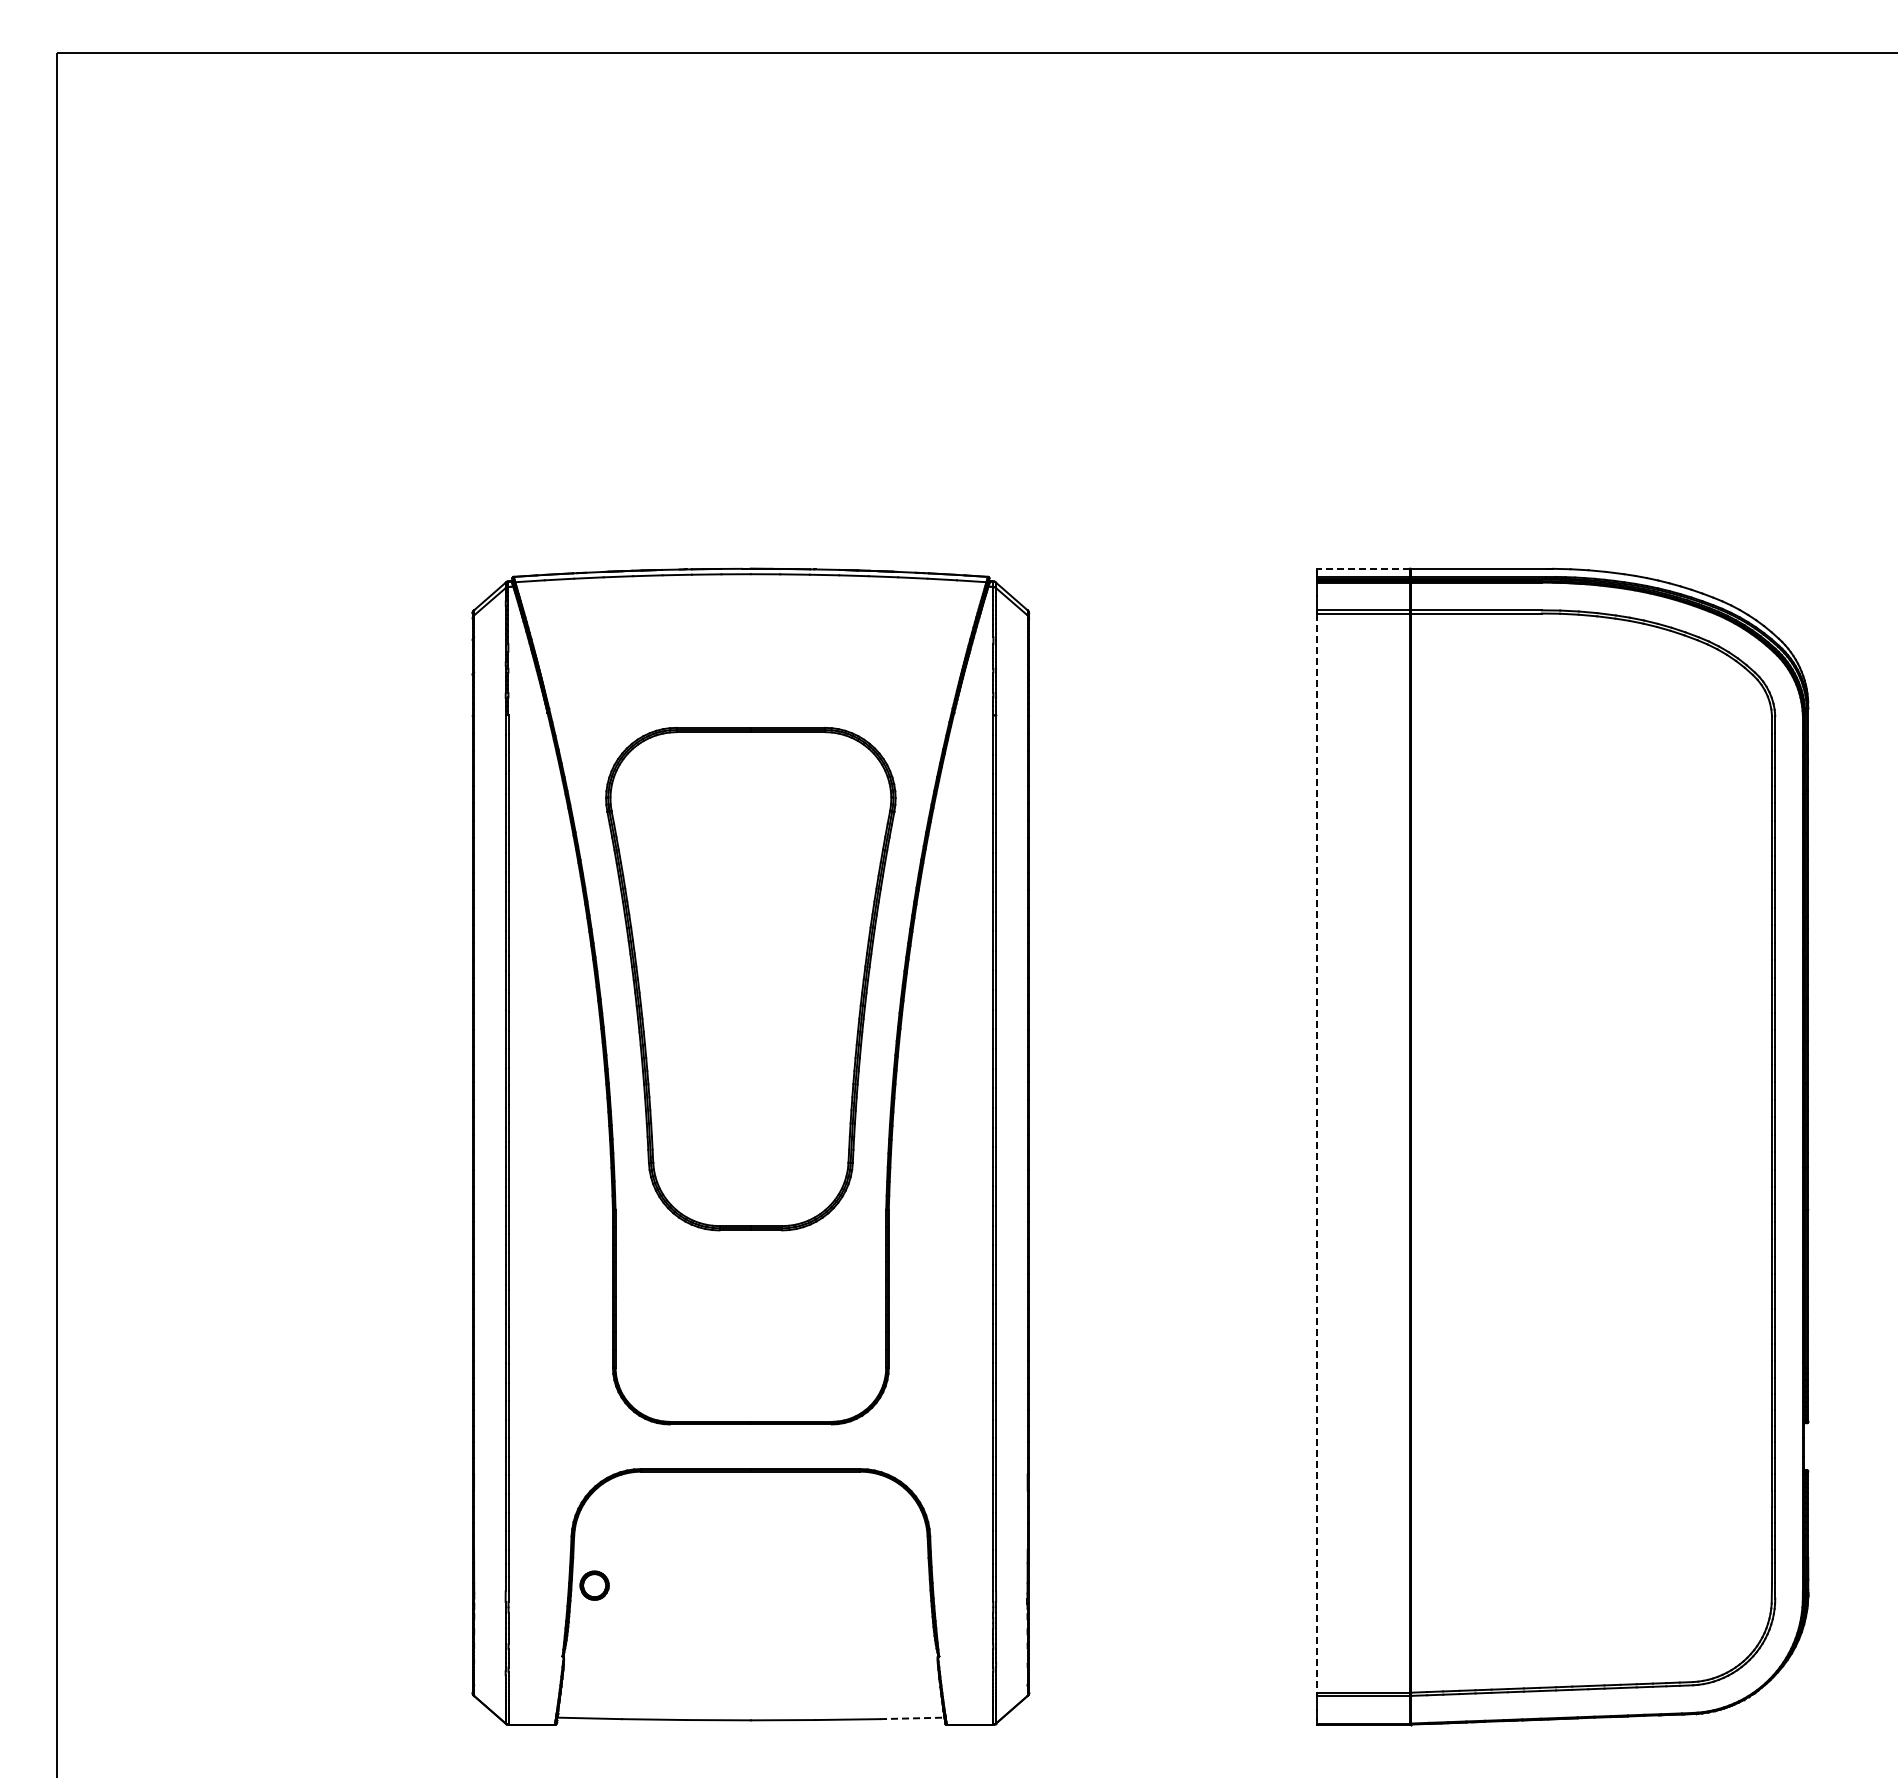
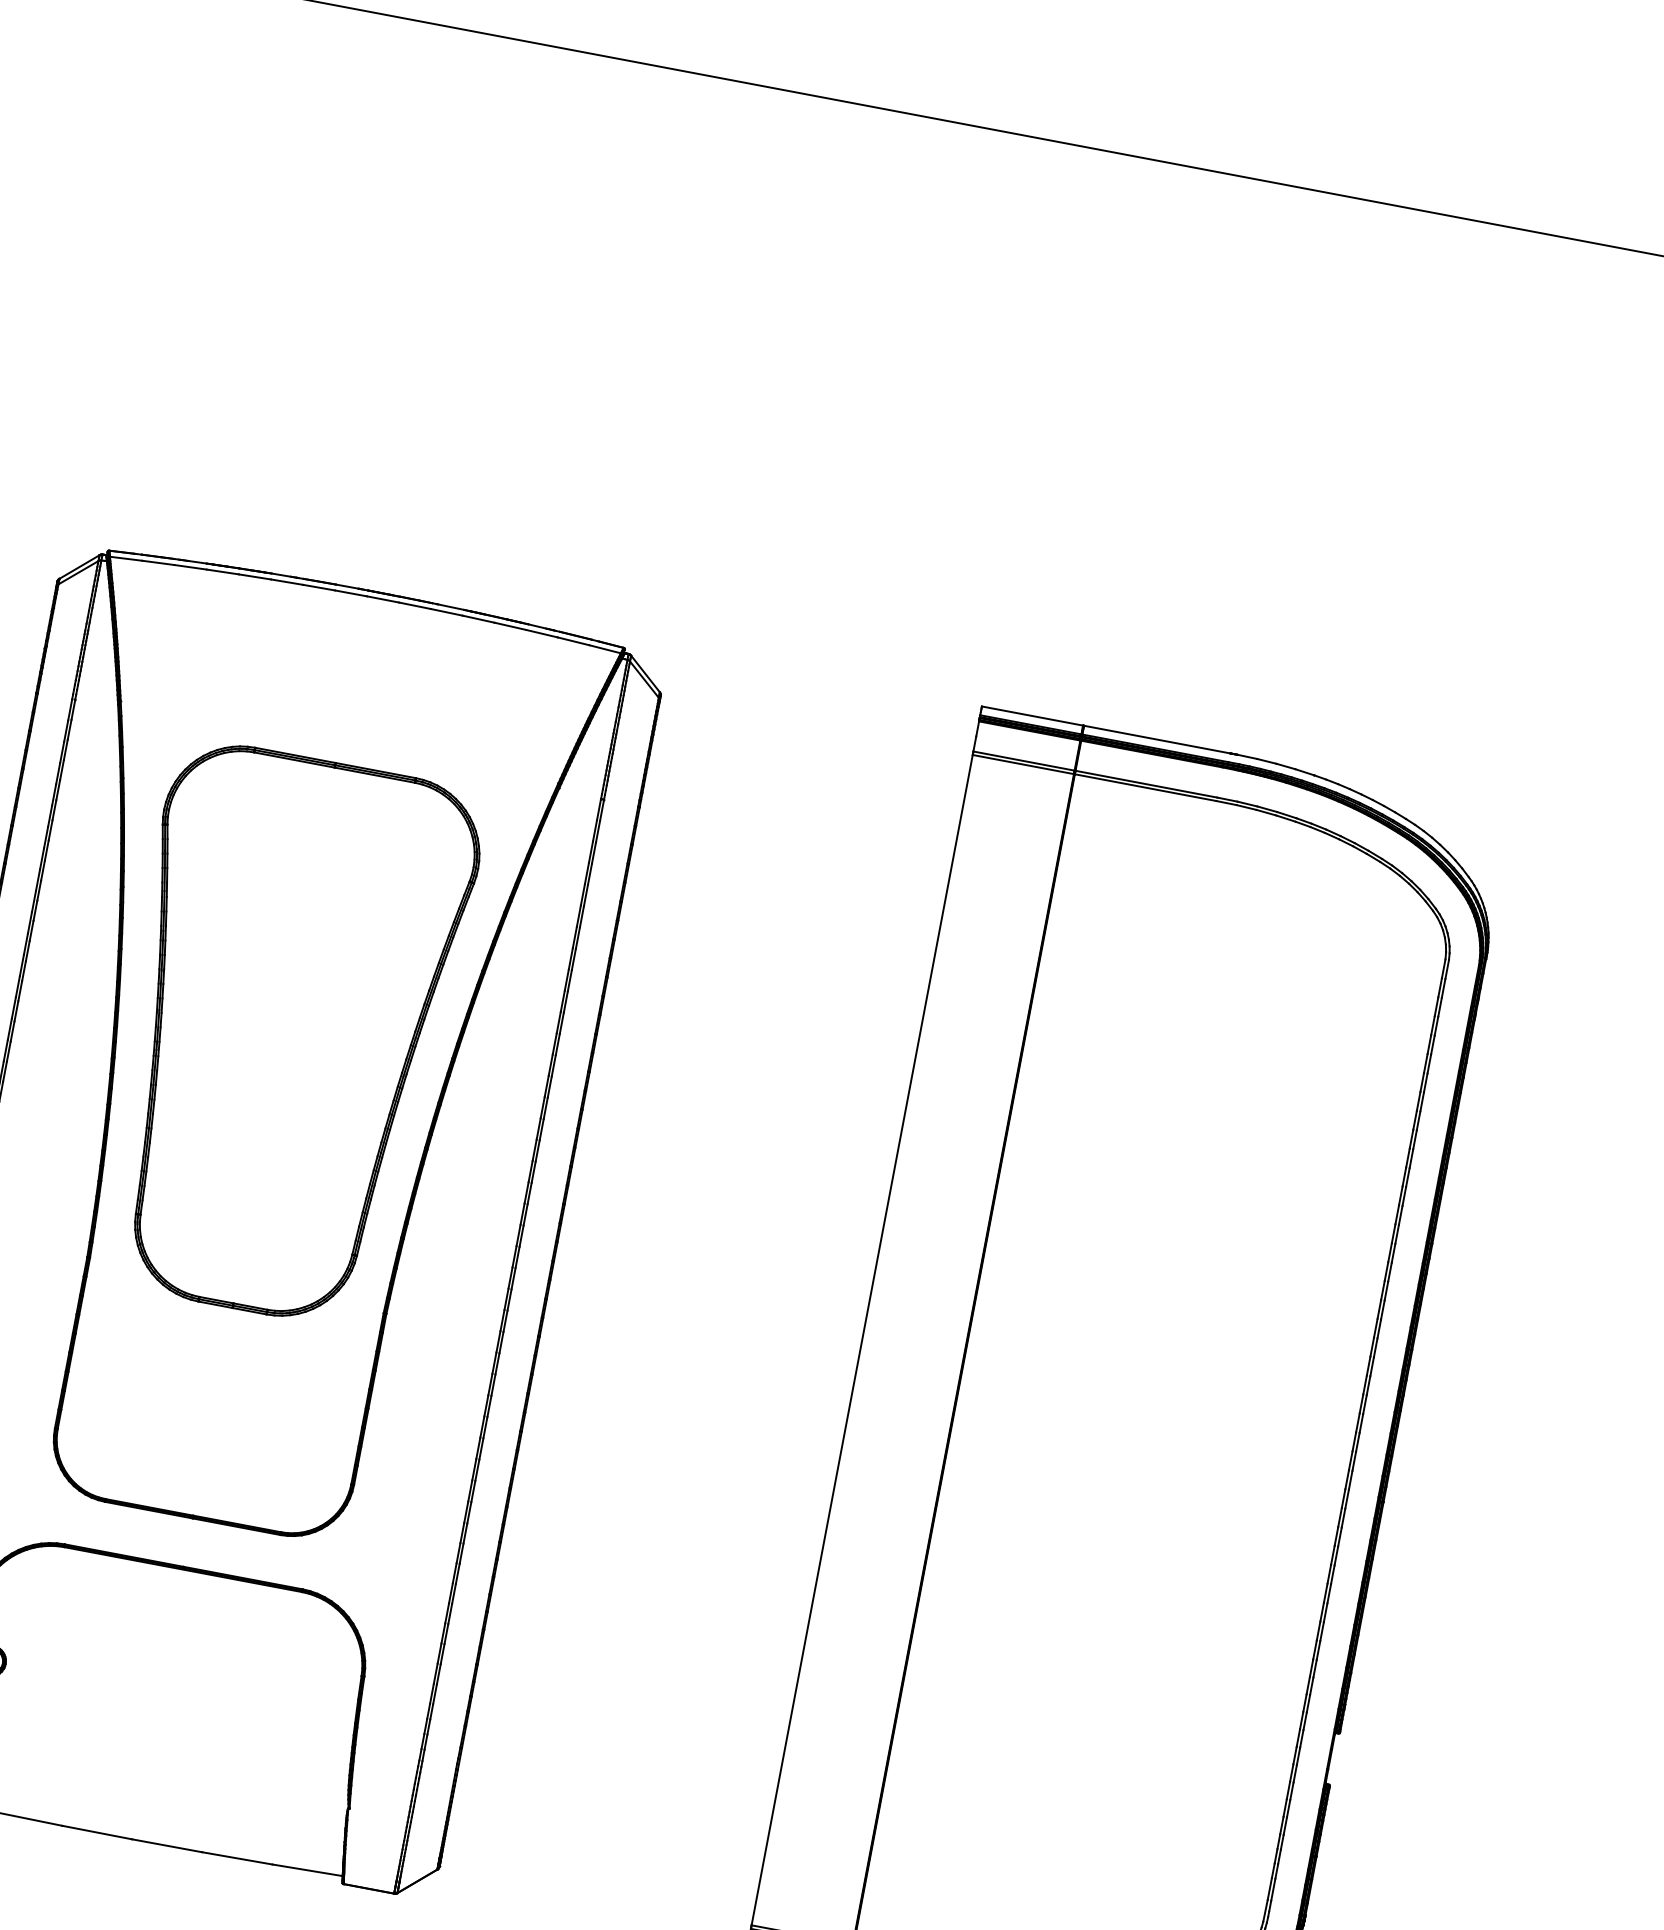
line: (1363, 568) -> (1032, 715), dashed -> solid
line: (1316, 1153) -> (861, 1340), dashed -> solid
line: (912, 1718) -> (307, 1870), dashed -> solid

